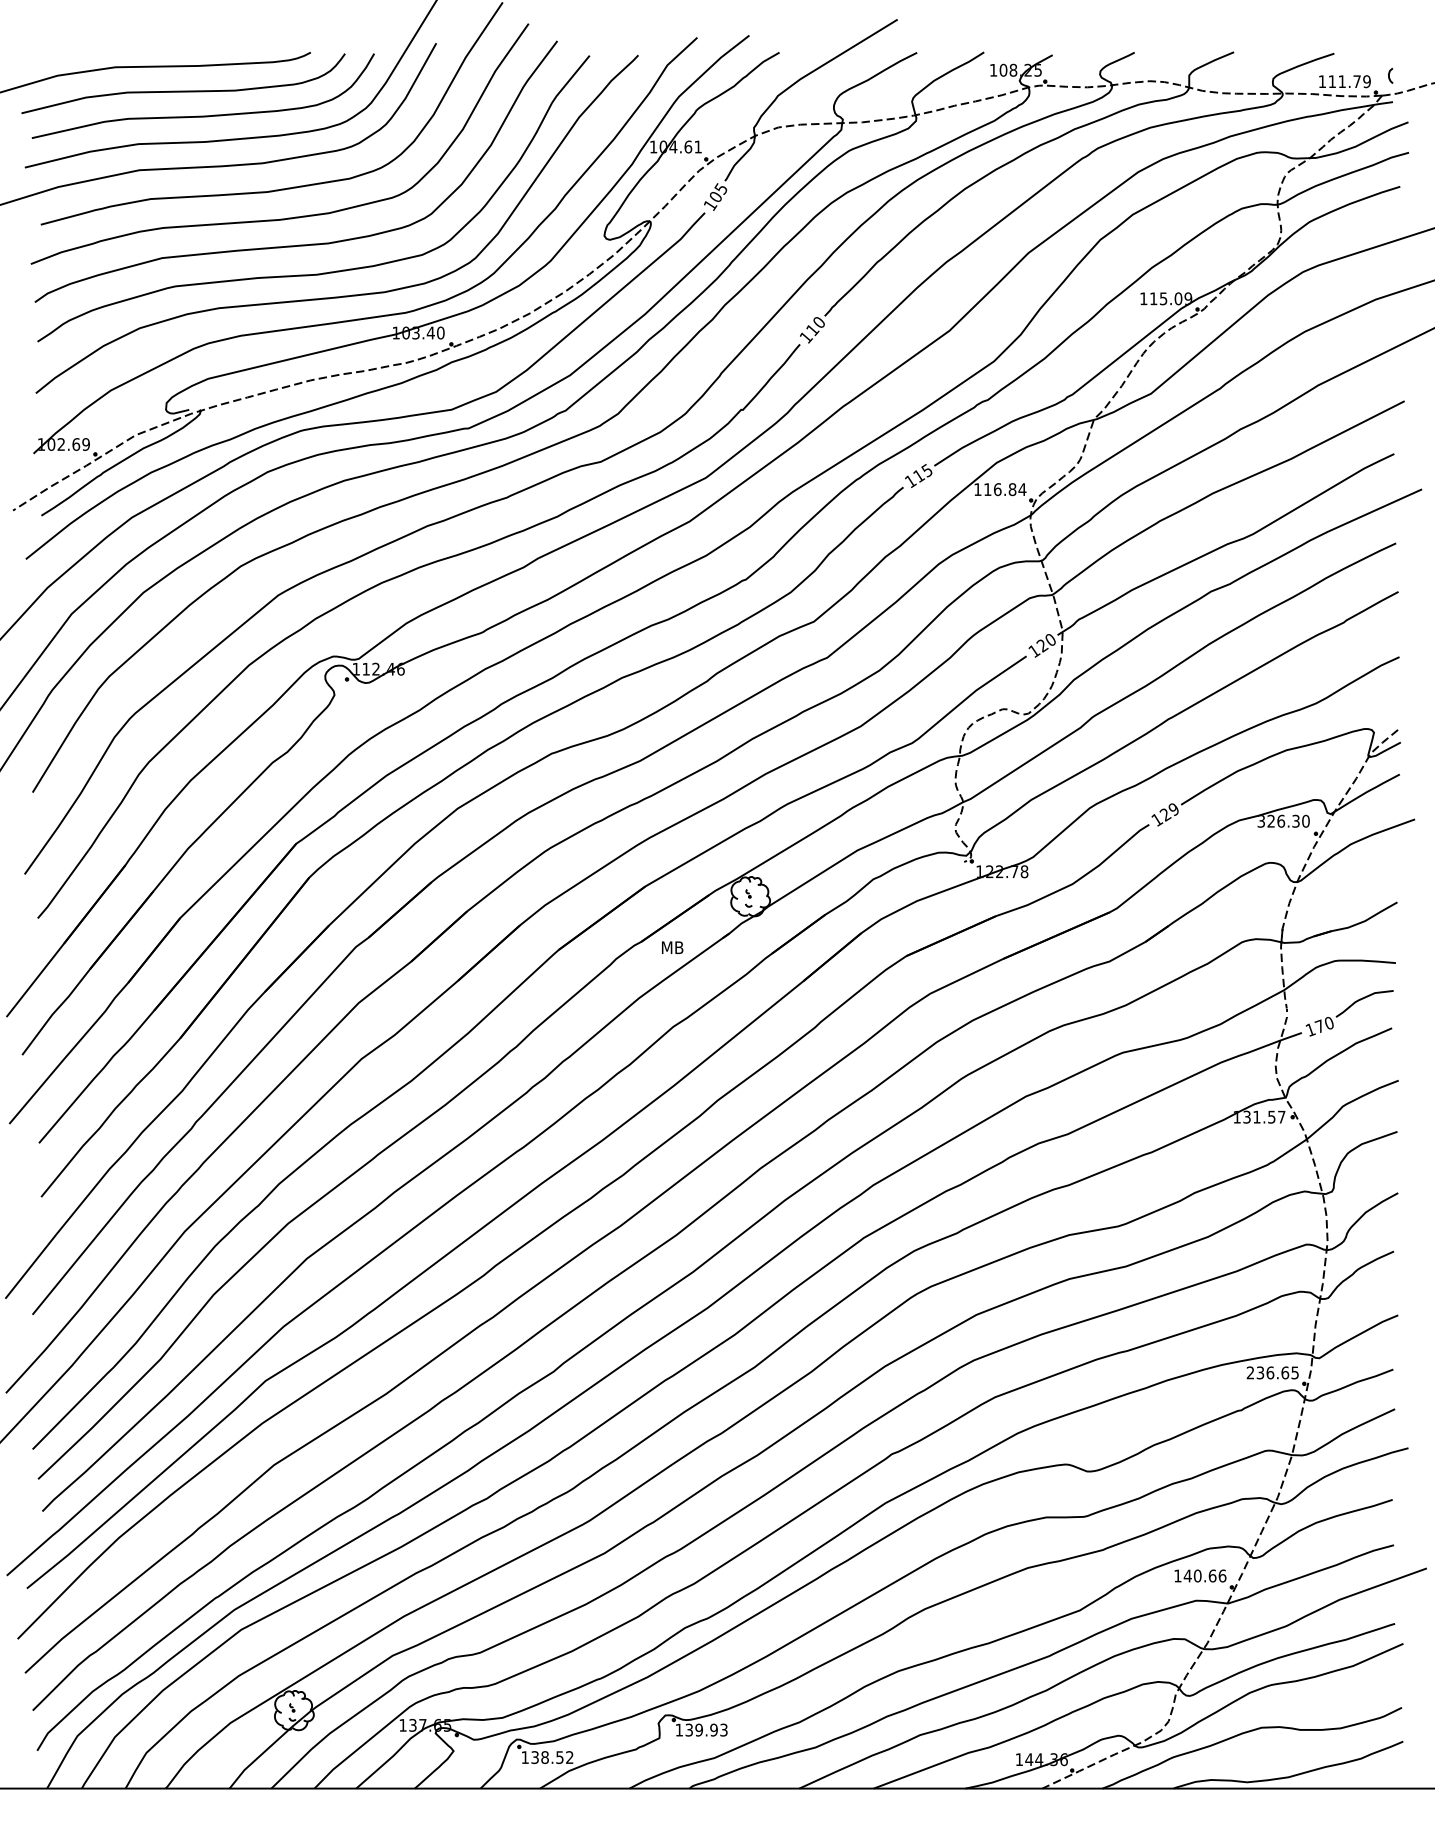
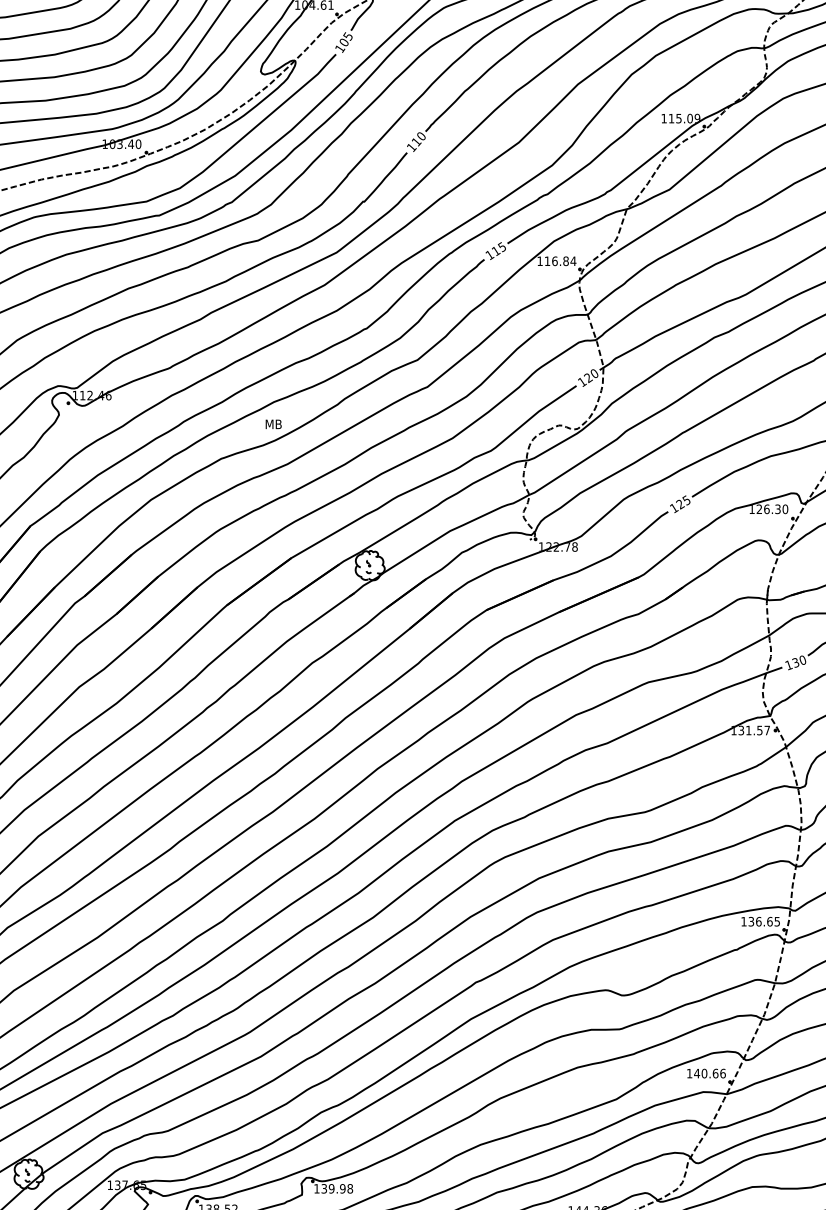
text: (1173, 809) -> (686, 500), 129 -> 125
text: (1260, 821) -> (751, 509), 326.30 -> 126.30
text: (672, 947) -> (273, 424), moved
text: (1319, 1026) -> (795, 662), 170 -> 130
text: (1250, 1372) -> (743, 921), 236.65 -> 136.65
text: (723, 1729) -> (349, 1188), 139.93 -> 139.98

